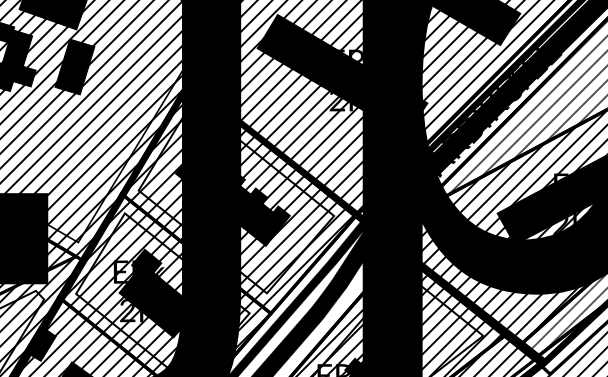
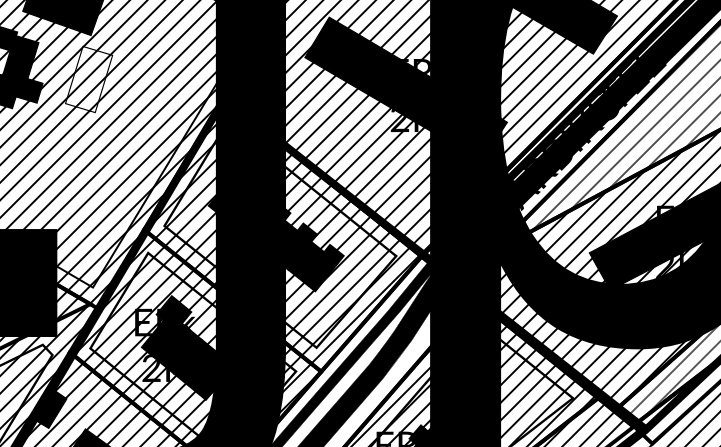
fill: (74, 66) -> (88, 78), removed

